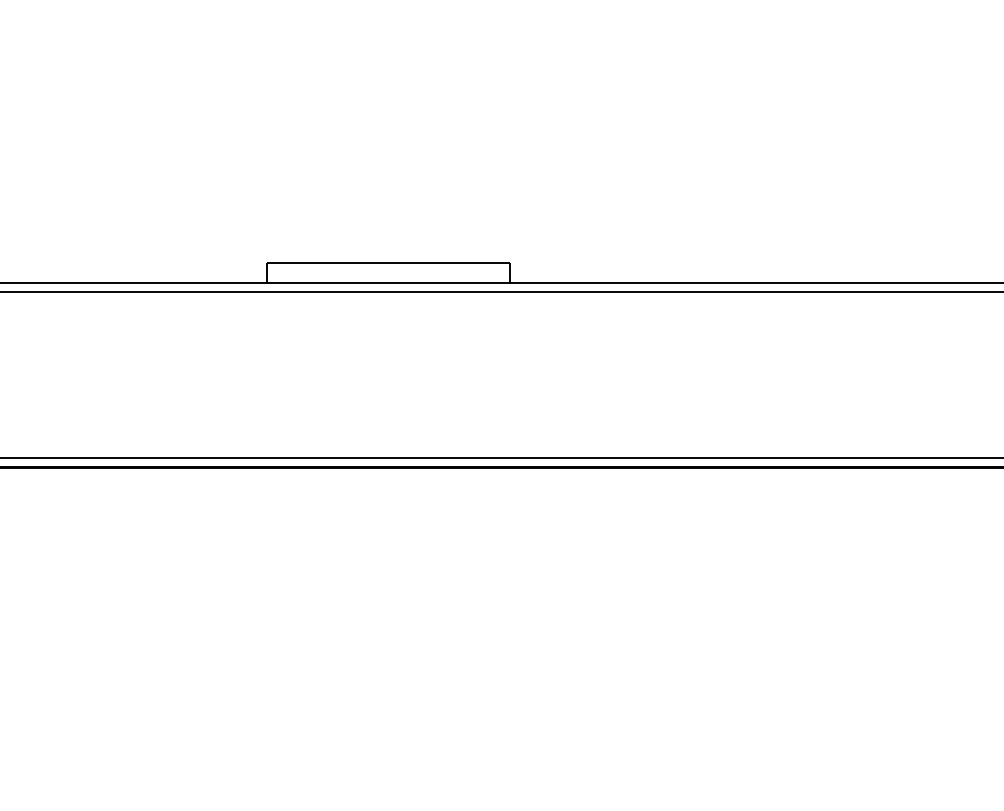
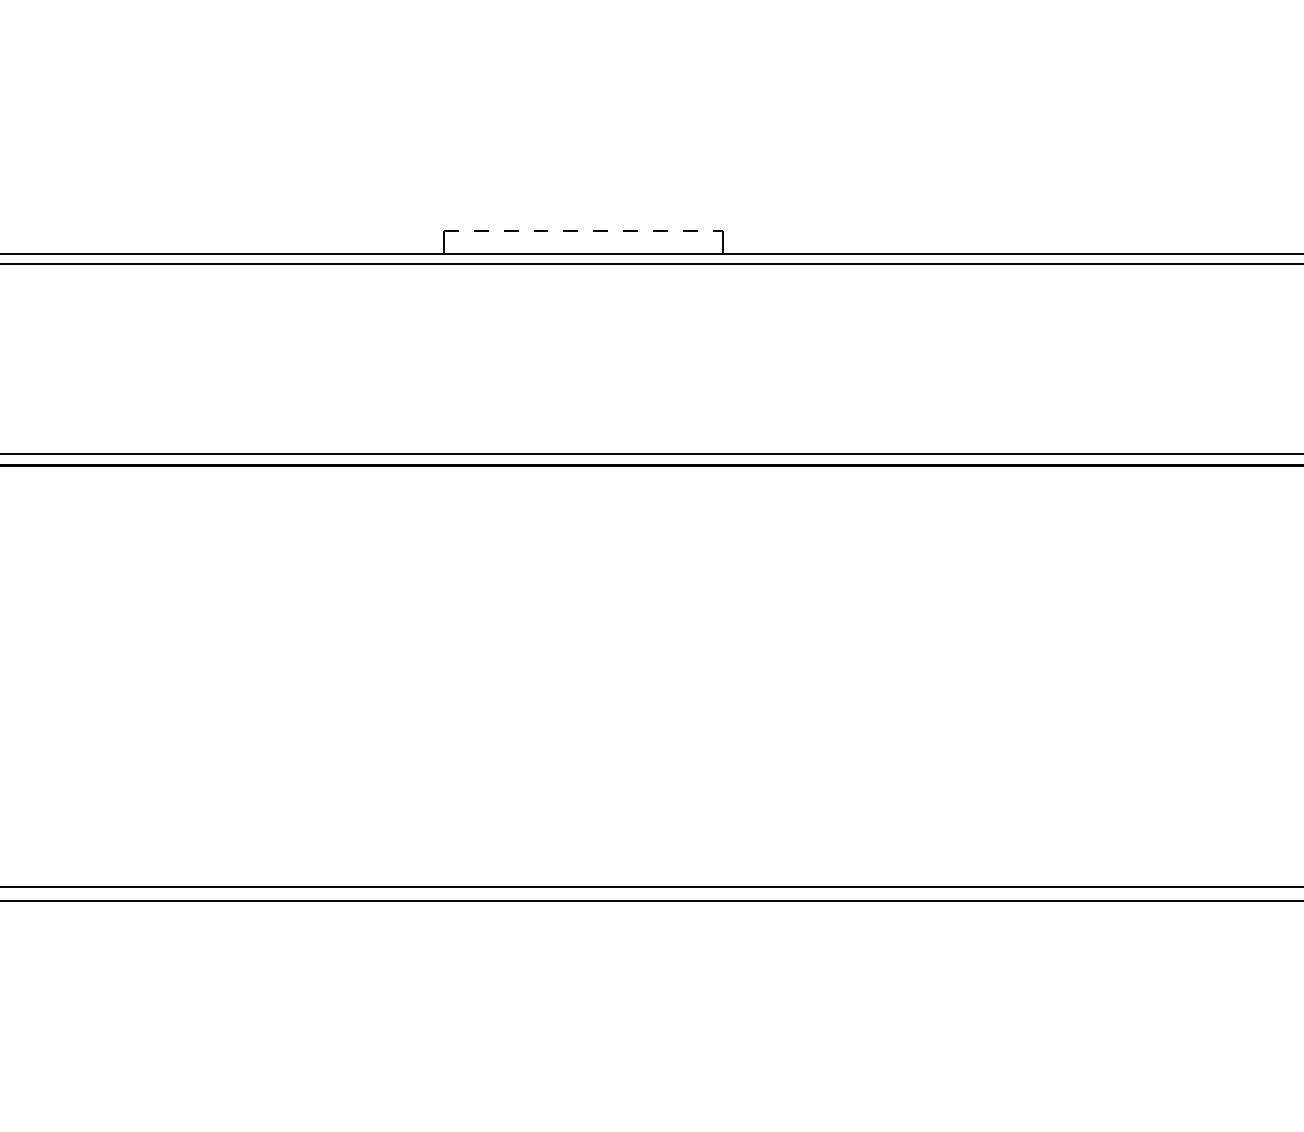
line: (388, 263) -> (583, 231), solid -> dashed

